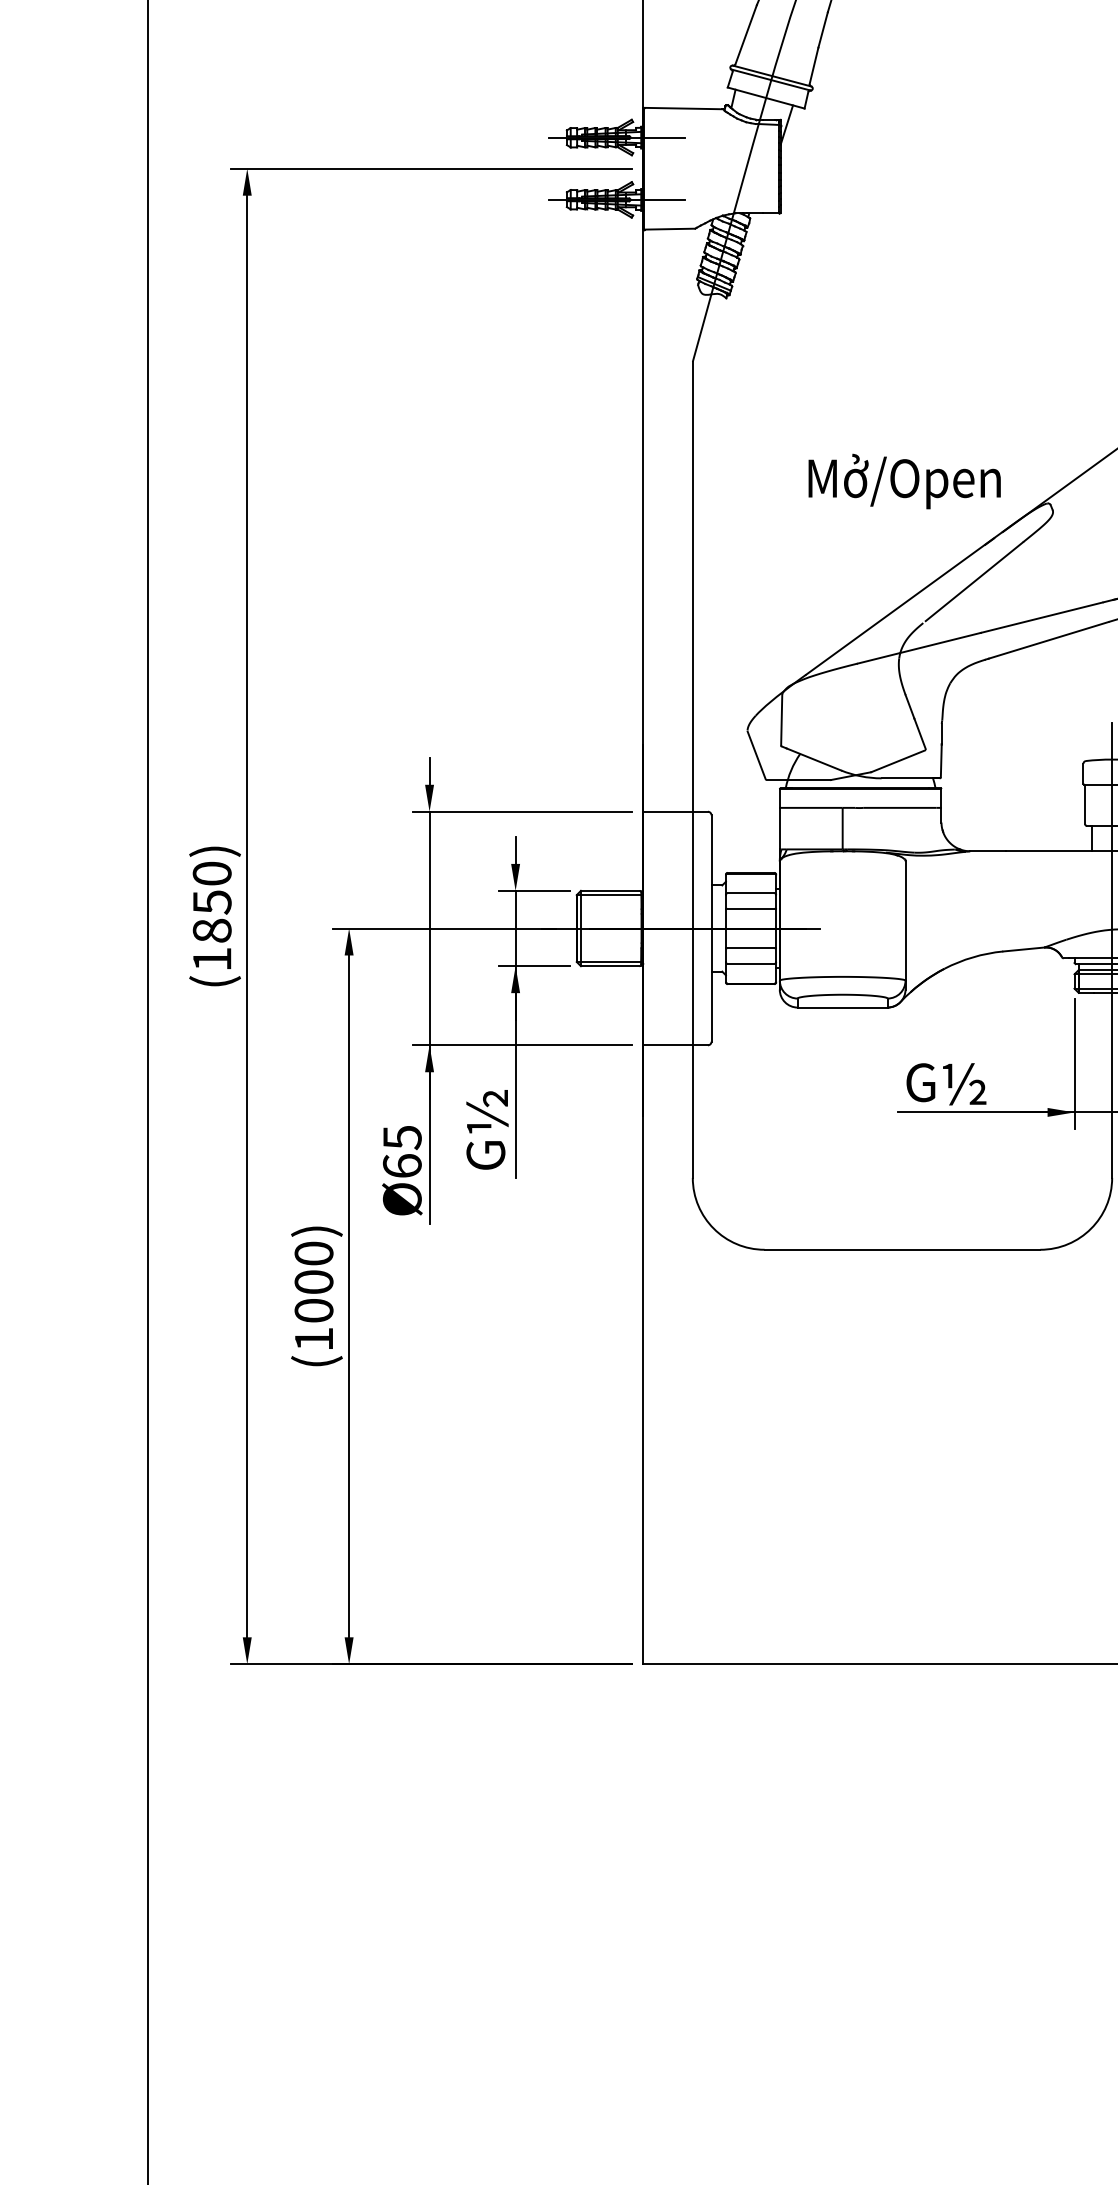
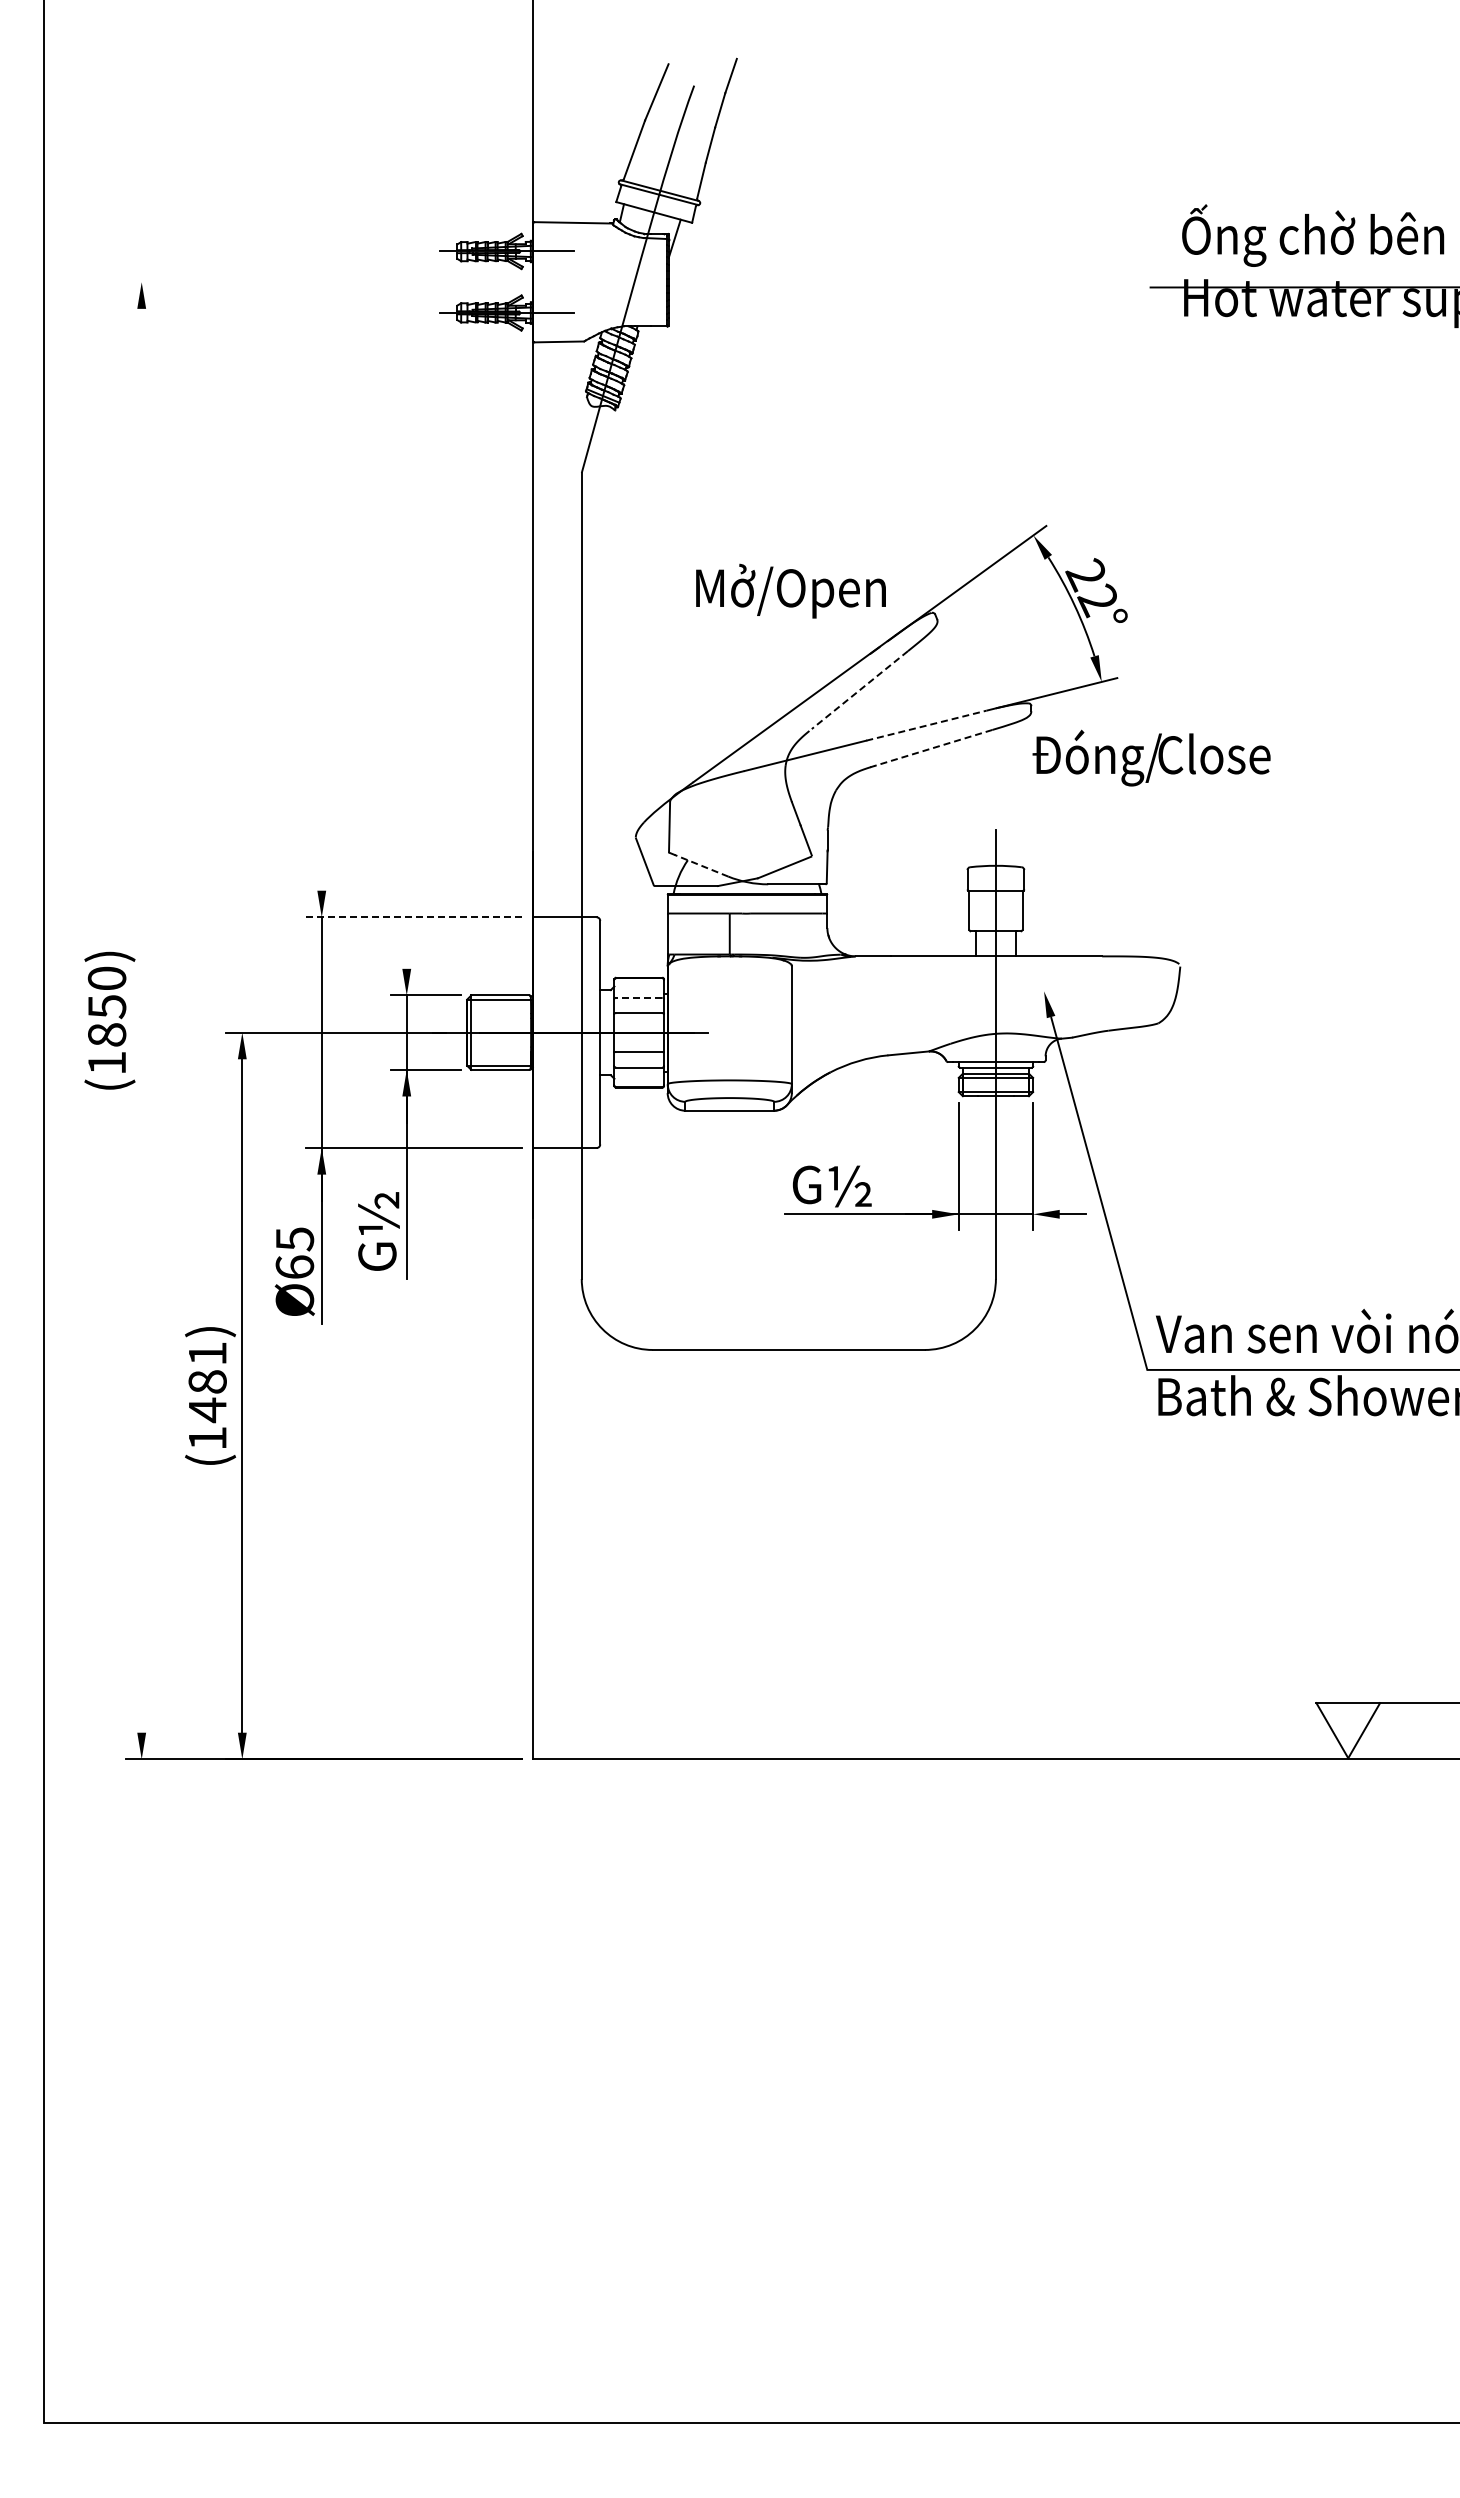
line: (431, 168) -> (323, 282), removed
line: (974, 582) -> (859, 690), solid -> dashed
line: (1041, 617) -> (926, 725), solid -> dashed
line: (1048, 640) -> (933, 748), solid -> dashed
line: (814, 759) -> (701, 865), solid -> dashed
line: (429, 771) -> (321, 877), removed
line: (522, 811) -> (413, 917), solid -> dashed
line: (515, 850) -> (406, 955), removed
line: (750, 892) -> (638, 997), solid -> dashed
line: (247, 916) -> (141, 1020), removed
text: (313, 1282) -> (207, 1382), (1000) -> (1481)

